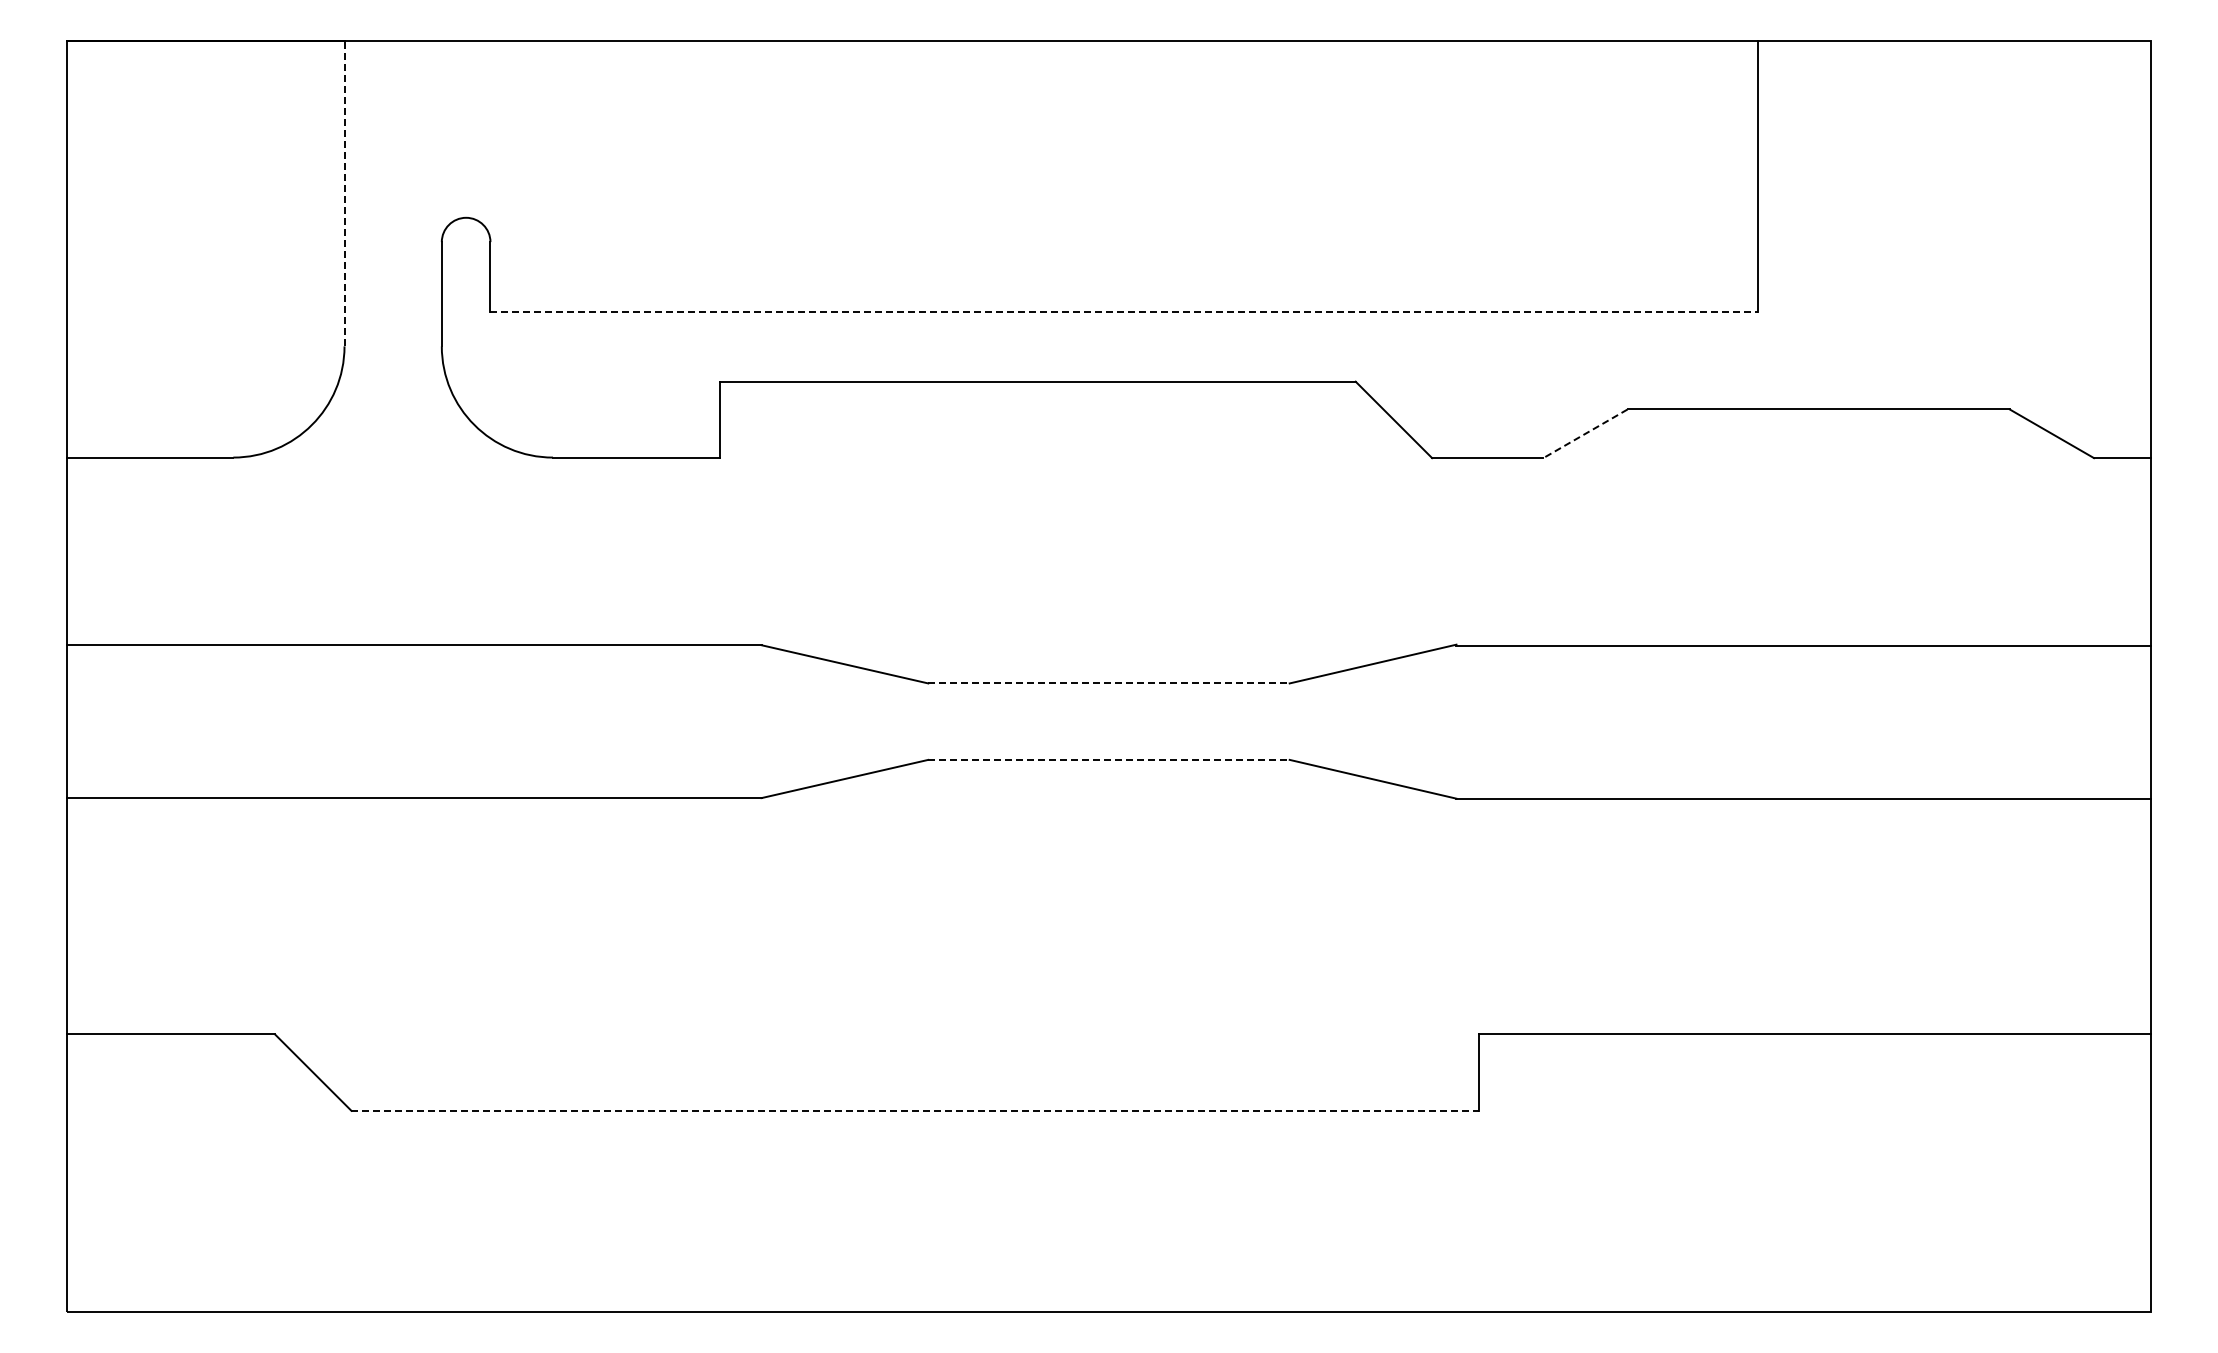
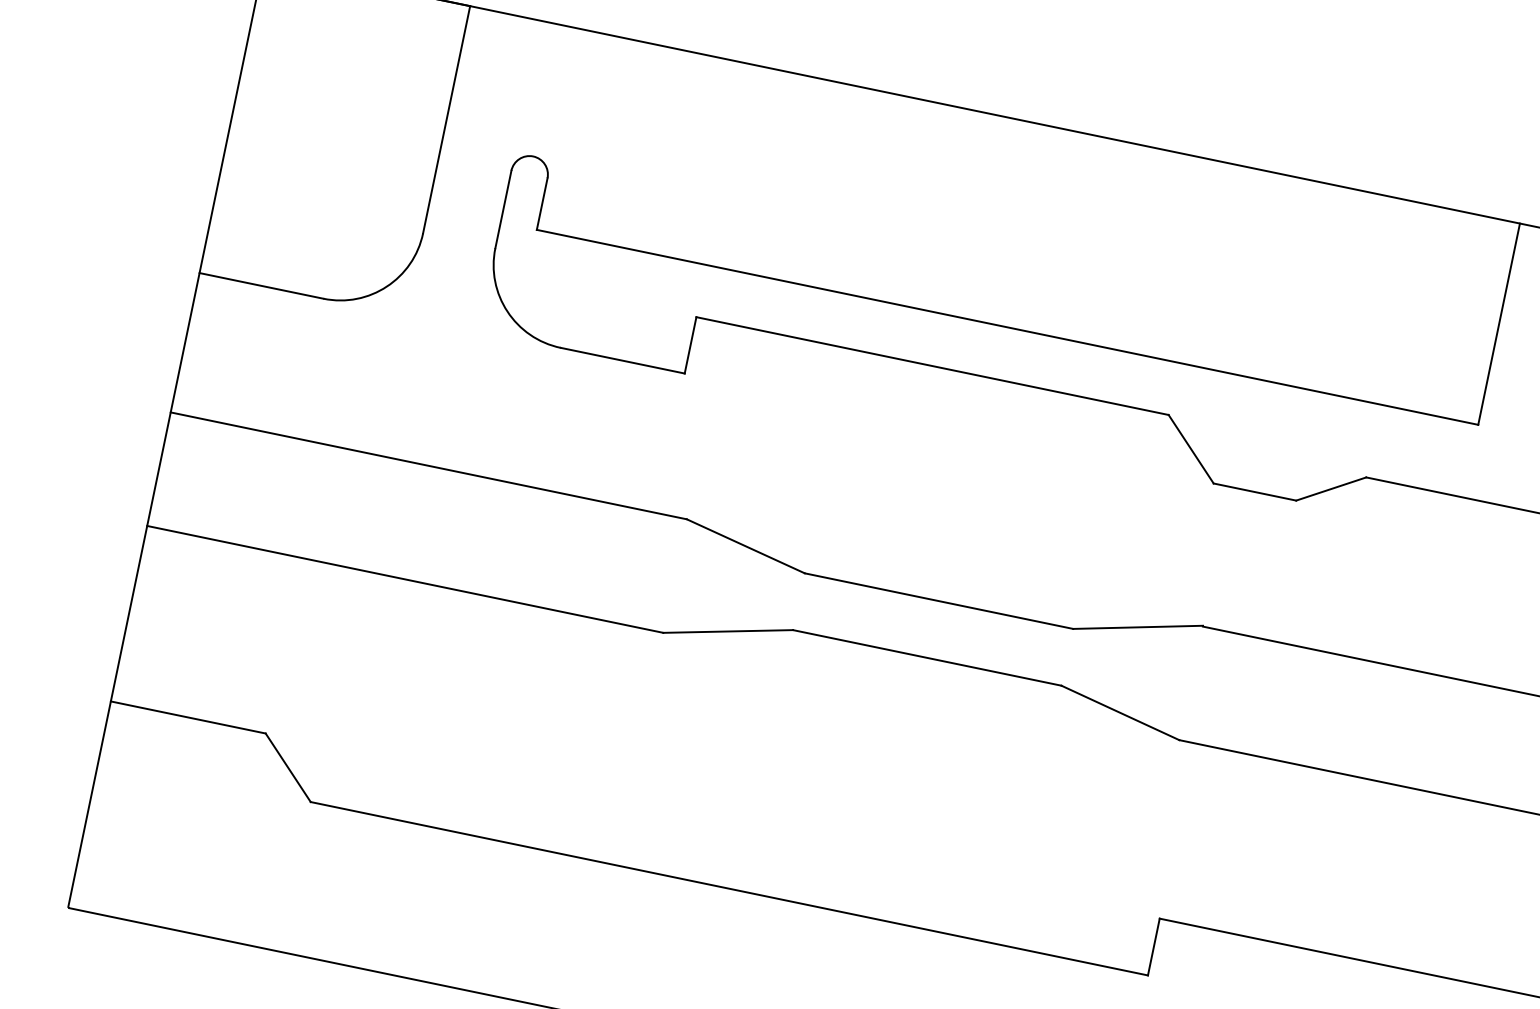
line: (344, 193) -> (446, 119), dashed -> solid
line: (1124, 311) -> (1007, 327), dashed -> solid
line: (1585, 433) -> (1331, 488), dashed -> solid
line: (1109, 683) -> (939, 601), dashed -> solid
line: (1109, 759) -> (927, 657), dashed -> solid
line: (915, 1110) -> (729, 888), dashed -> solid

